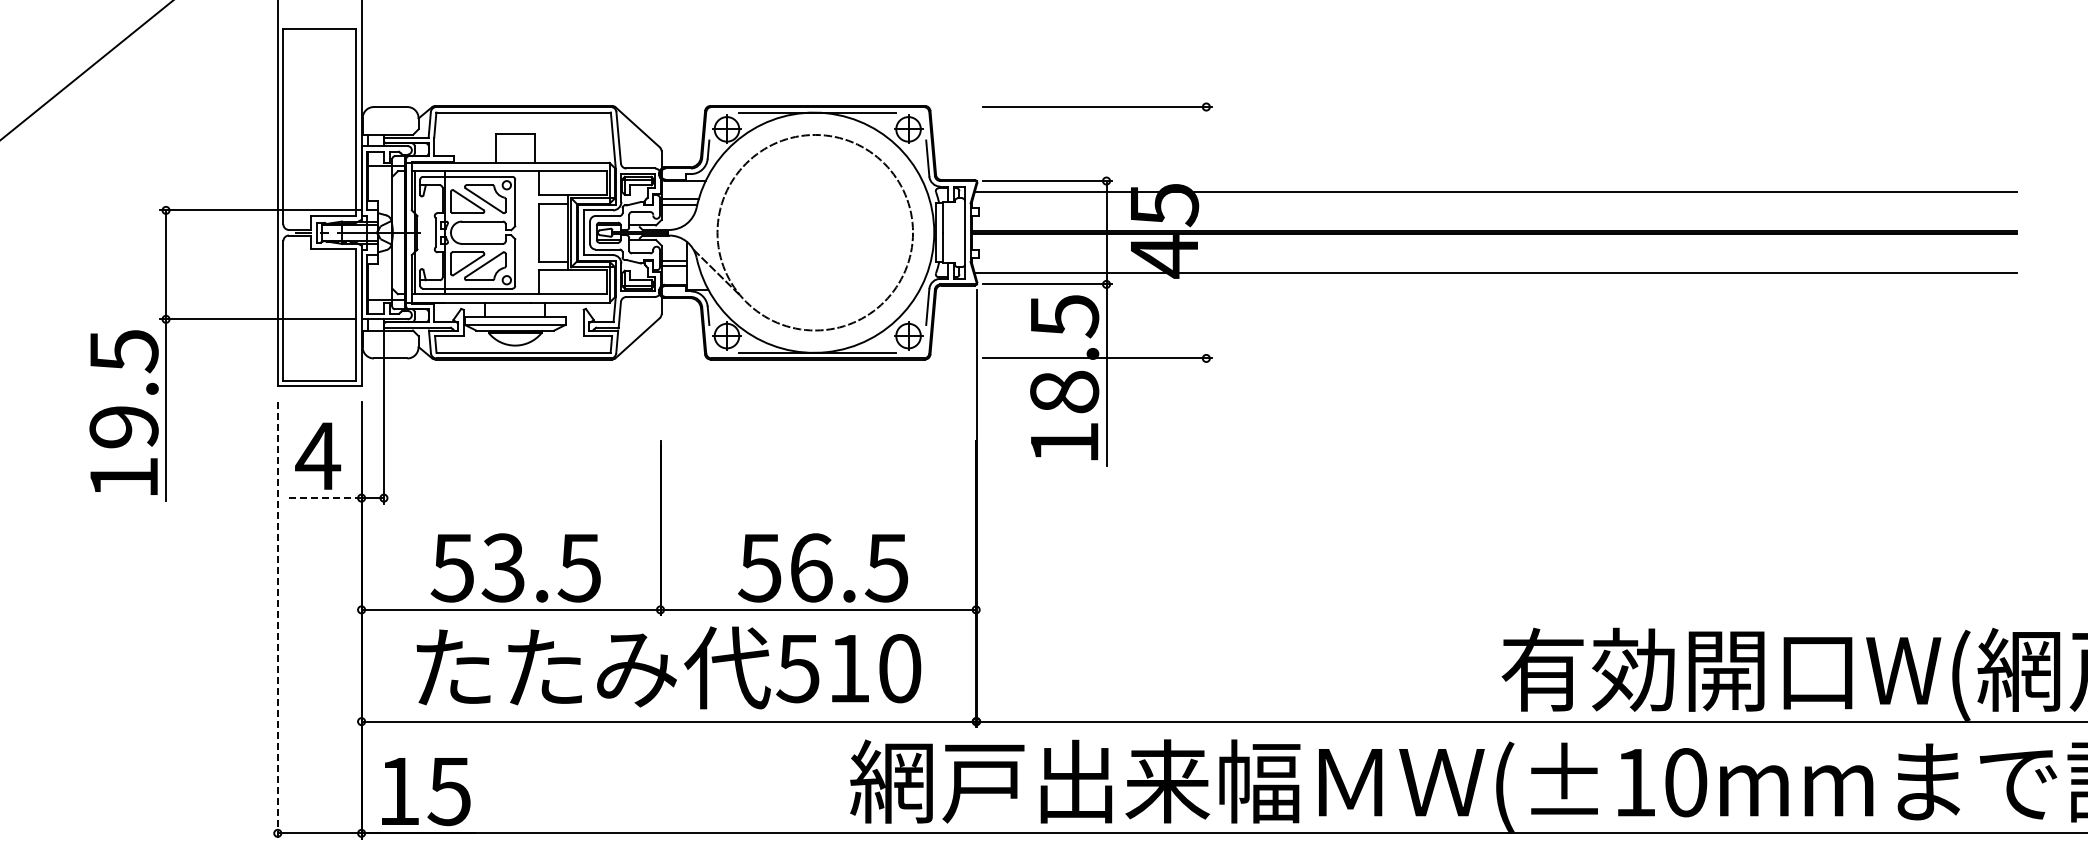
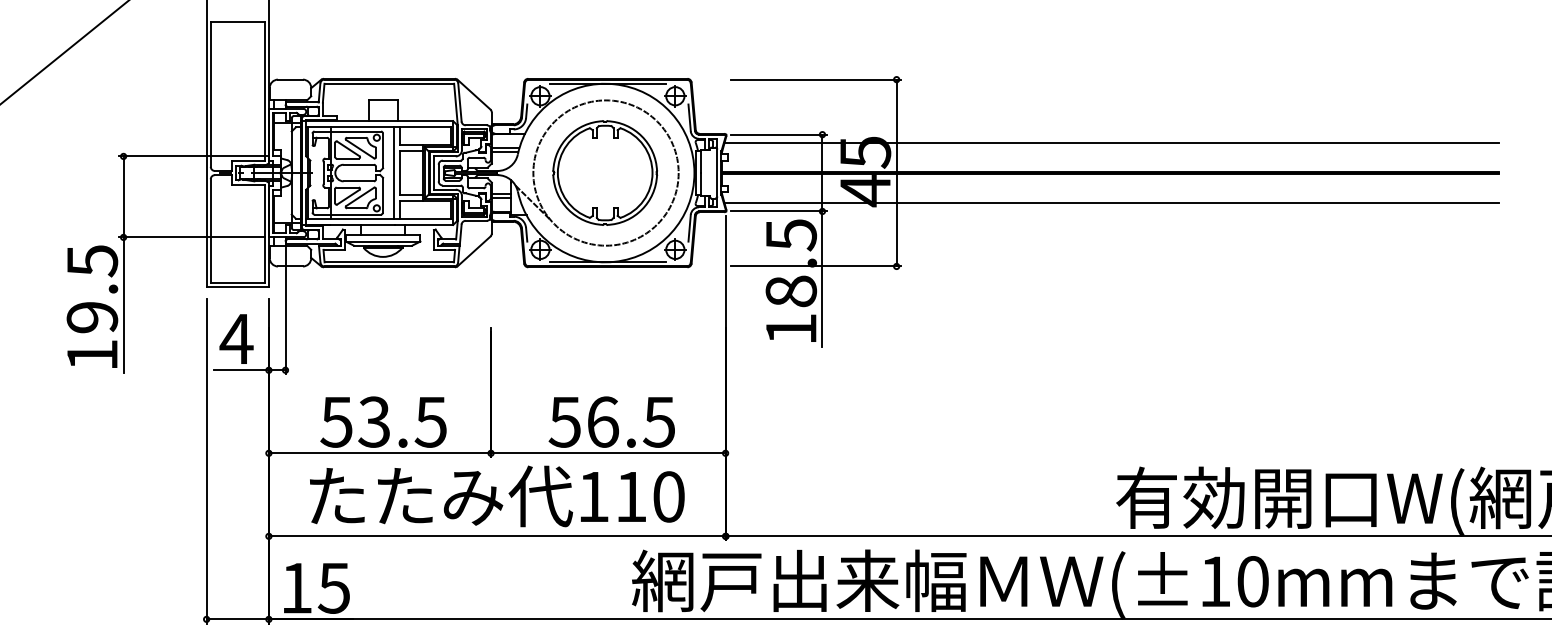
line: (530, 232) -> (394, 172), added
part: (813, 232) -> (604, 172), added
line: (1206, 232) -> (896, 172), added
line: (324, 498) -> (241, 370), dashed -> solid
line: (277, 620) -> (206, 461), dashed -> solid
text: (797, 669) -> (592, 497), 510 -> 110

